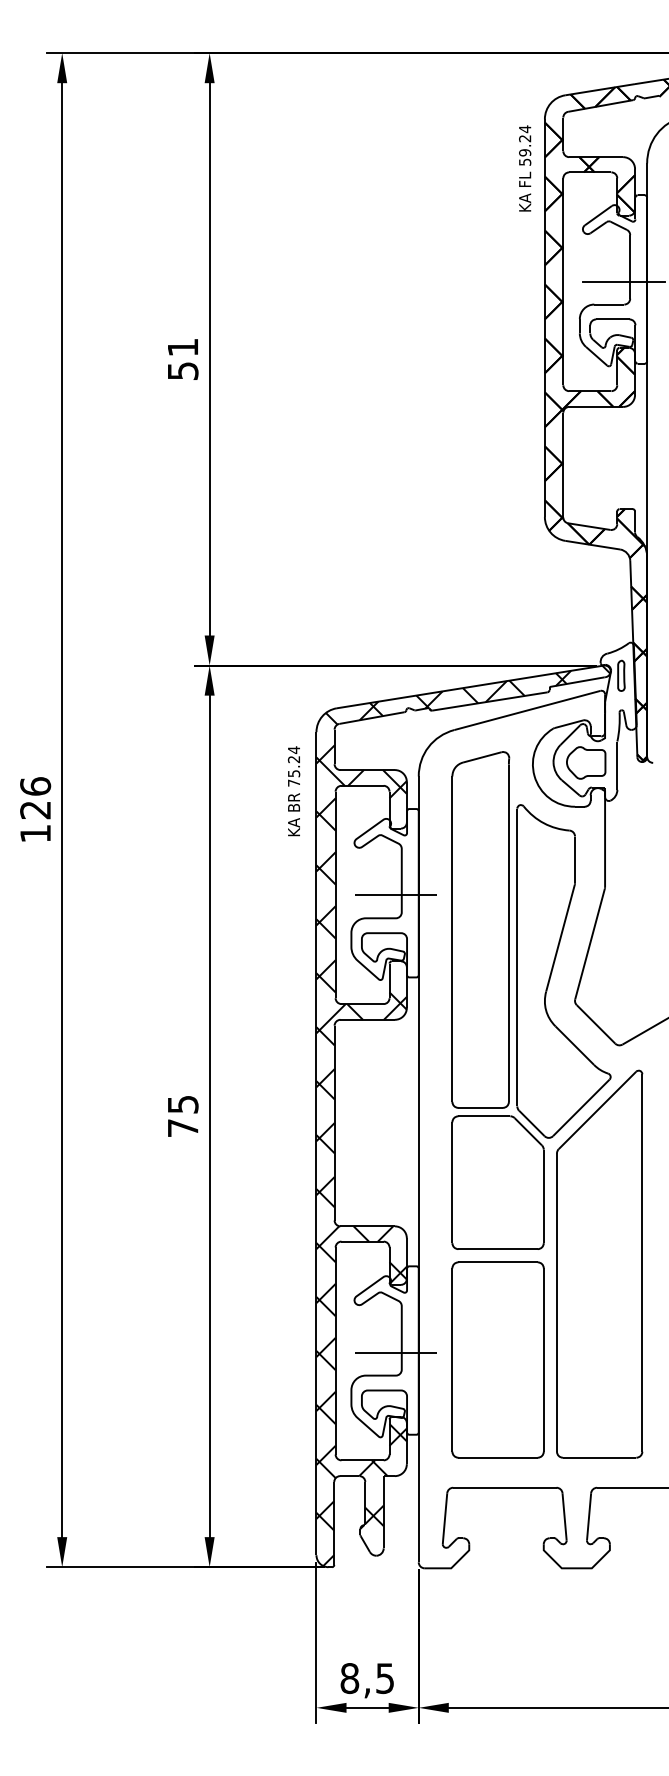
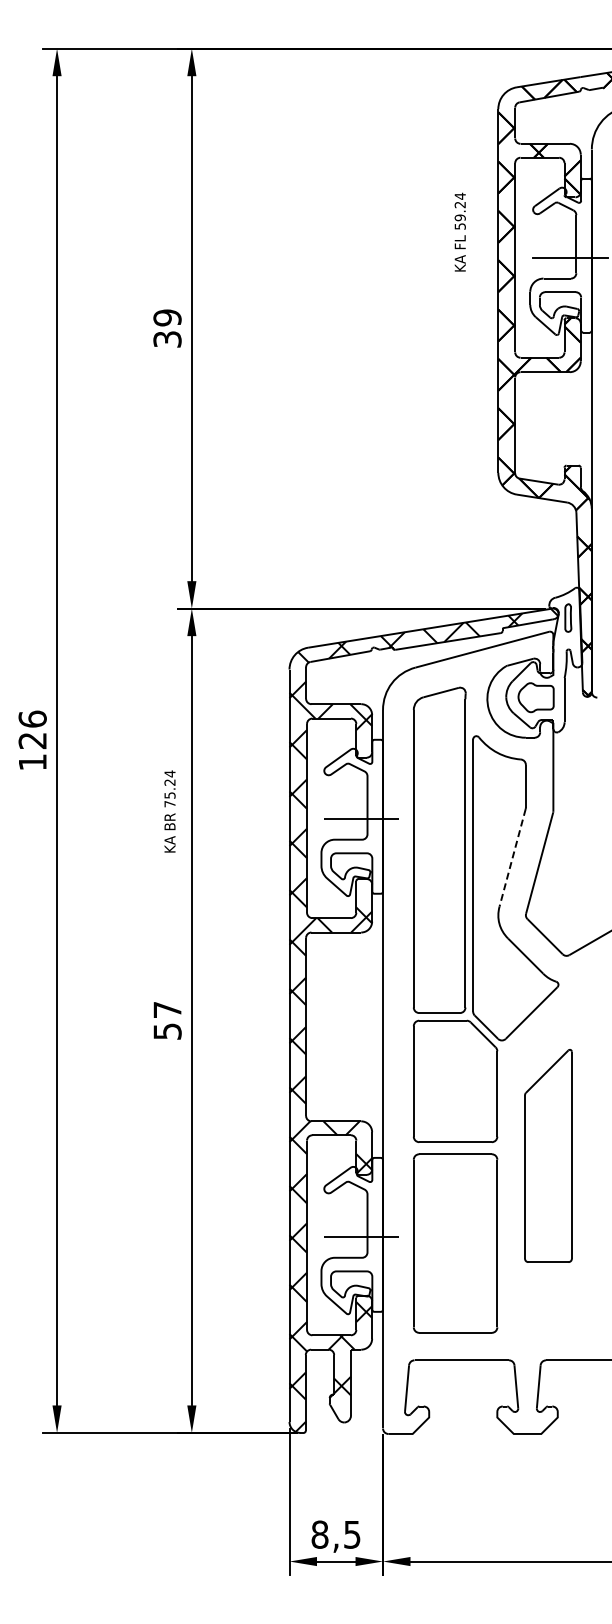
text: (524, 167) -> (459, 231), moved
text: (183, 358) -> (167, 327), 51 -> 39
text: (293, 791) -> (169, 811), moved
line: (560, 937) -> (512, 857), solid -> dashed
text: (183, 1116) -> (167, 1020), 75 -> 57
part: (599, 1263) -> (548, 1155), size x0.6

